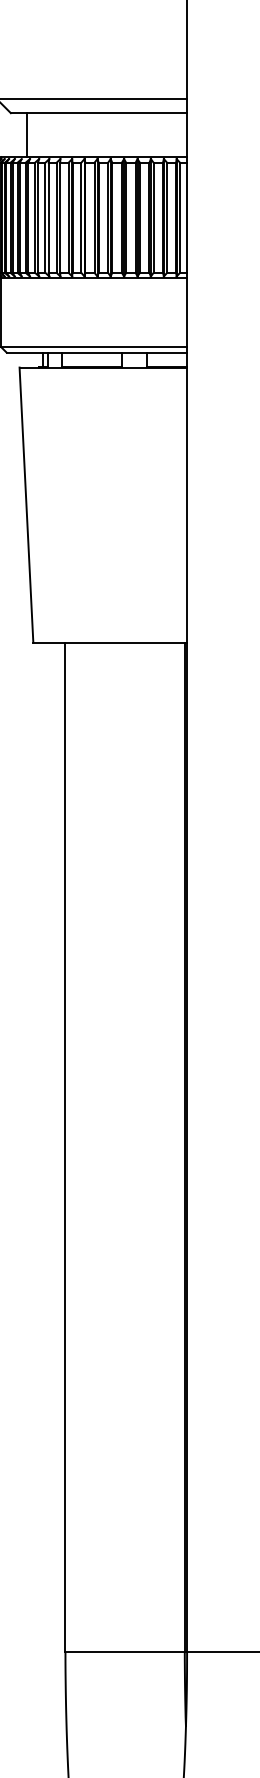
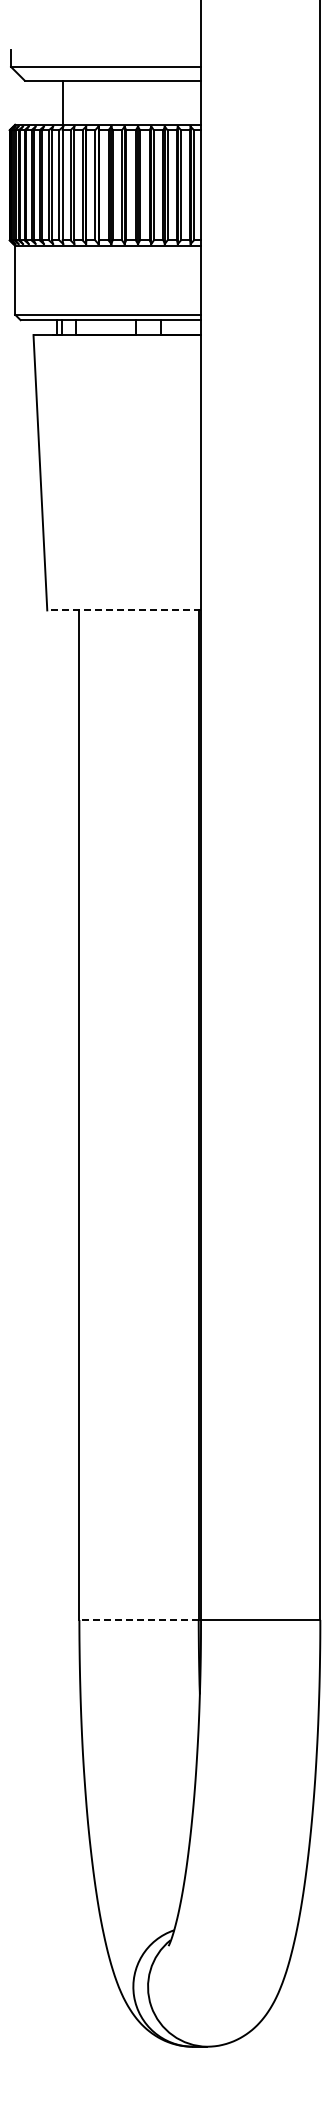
line: (26, 134) -> (62, 102), moved
line: (110, 642) -> (124, 610), solid -> dashed
line: (125, 1651) -> (139, 1619), solid -> dashed

